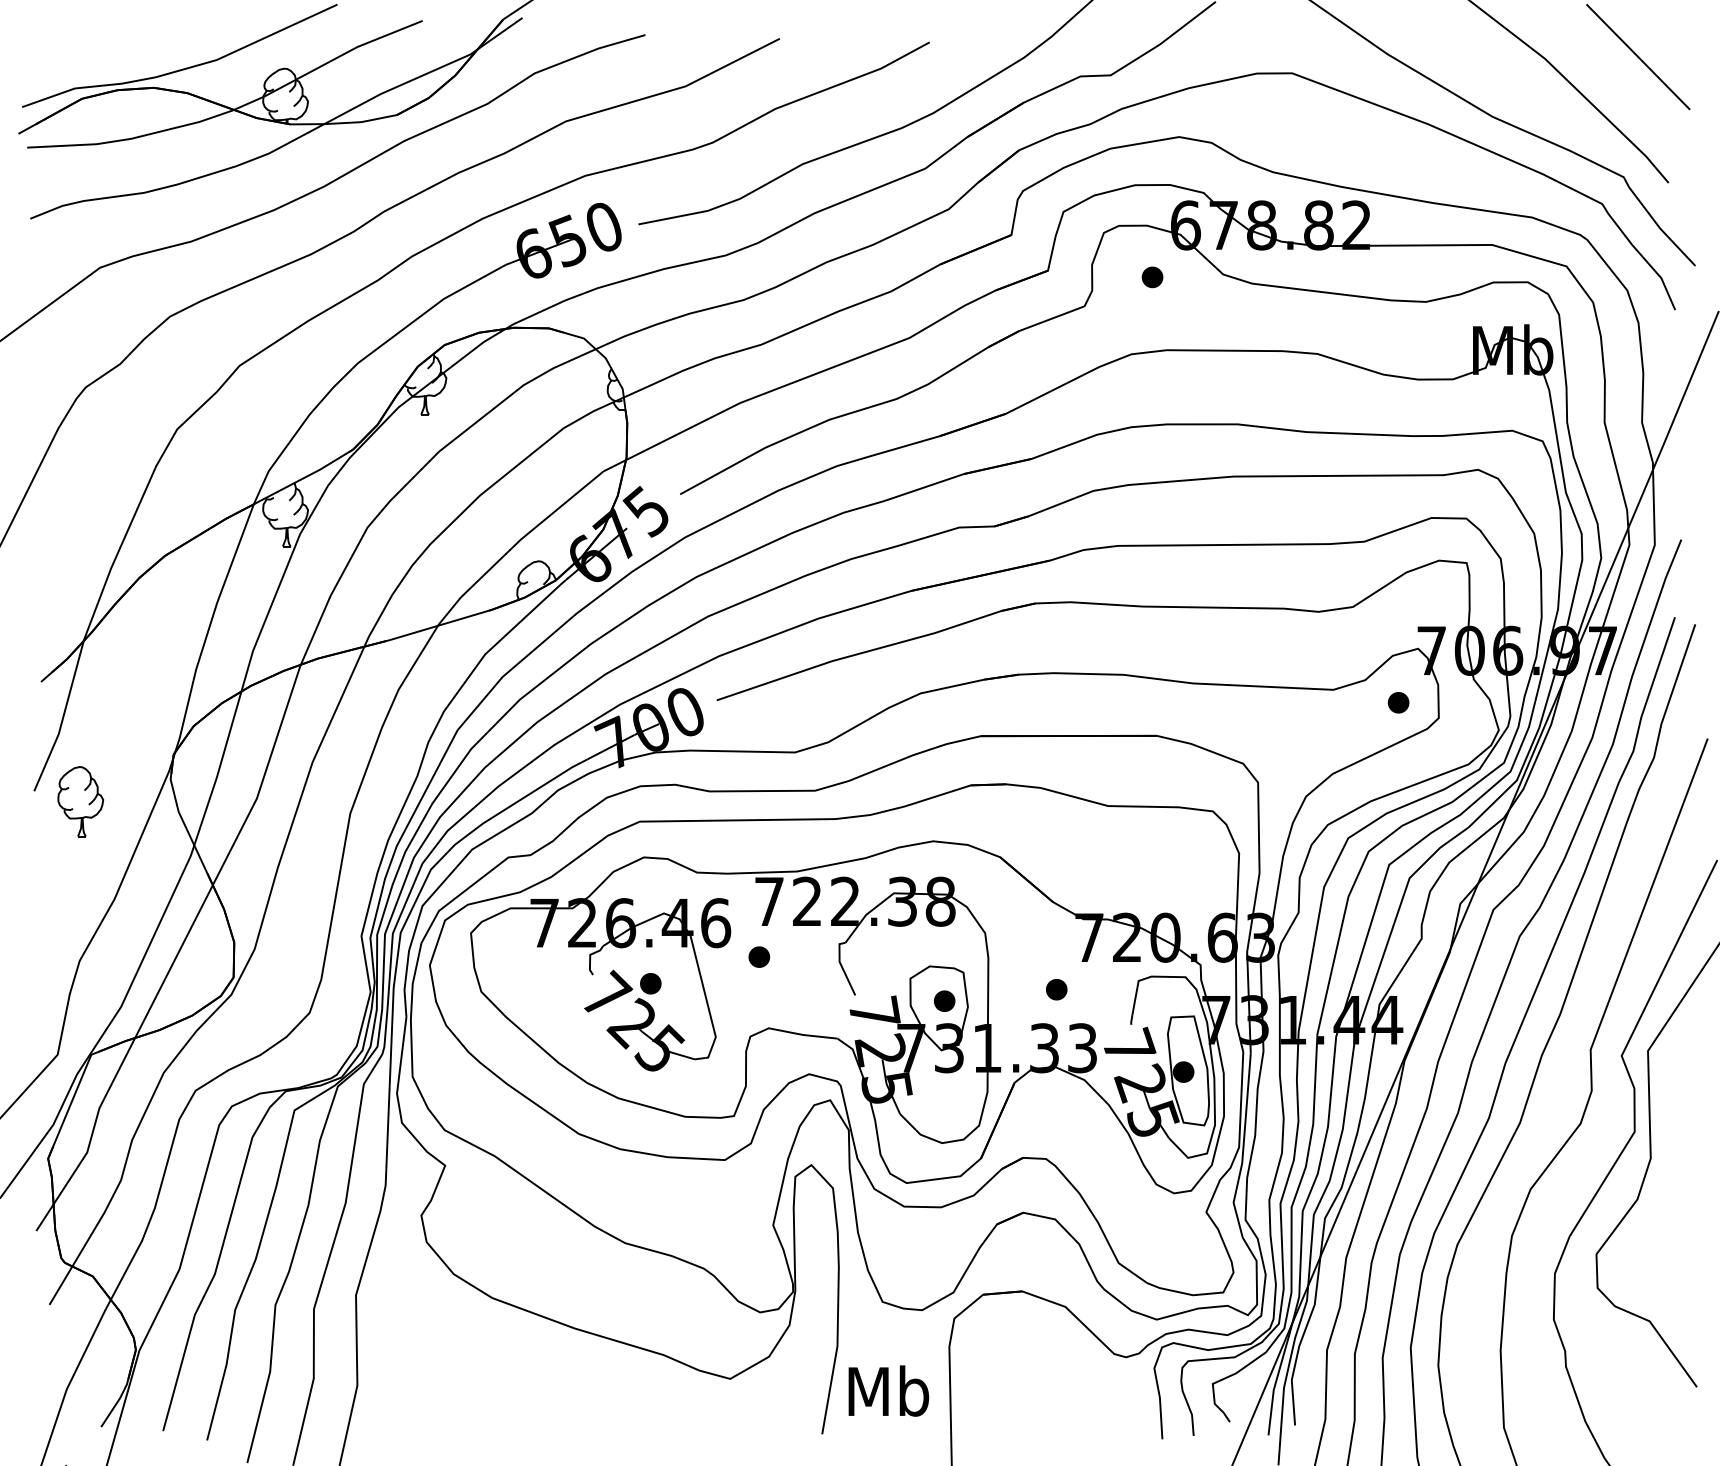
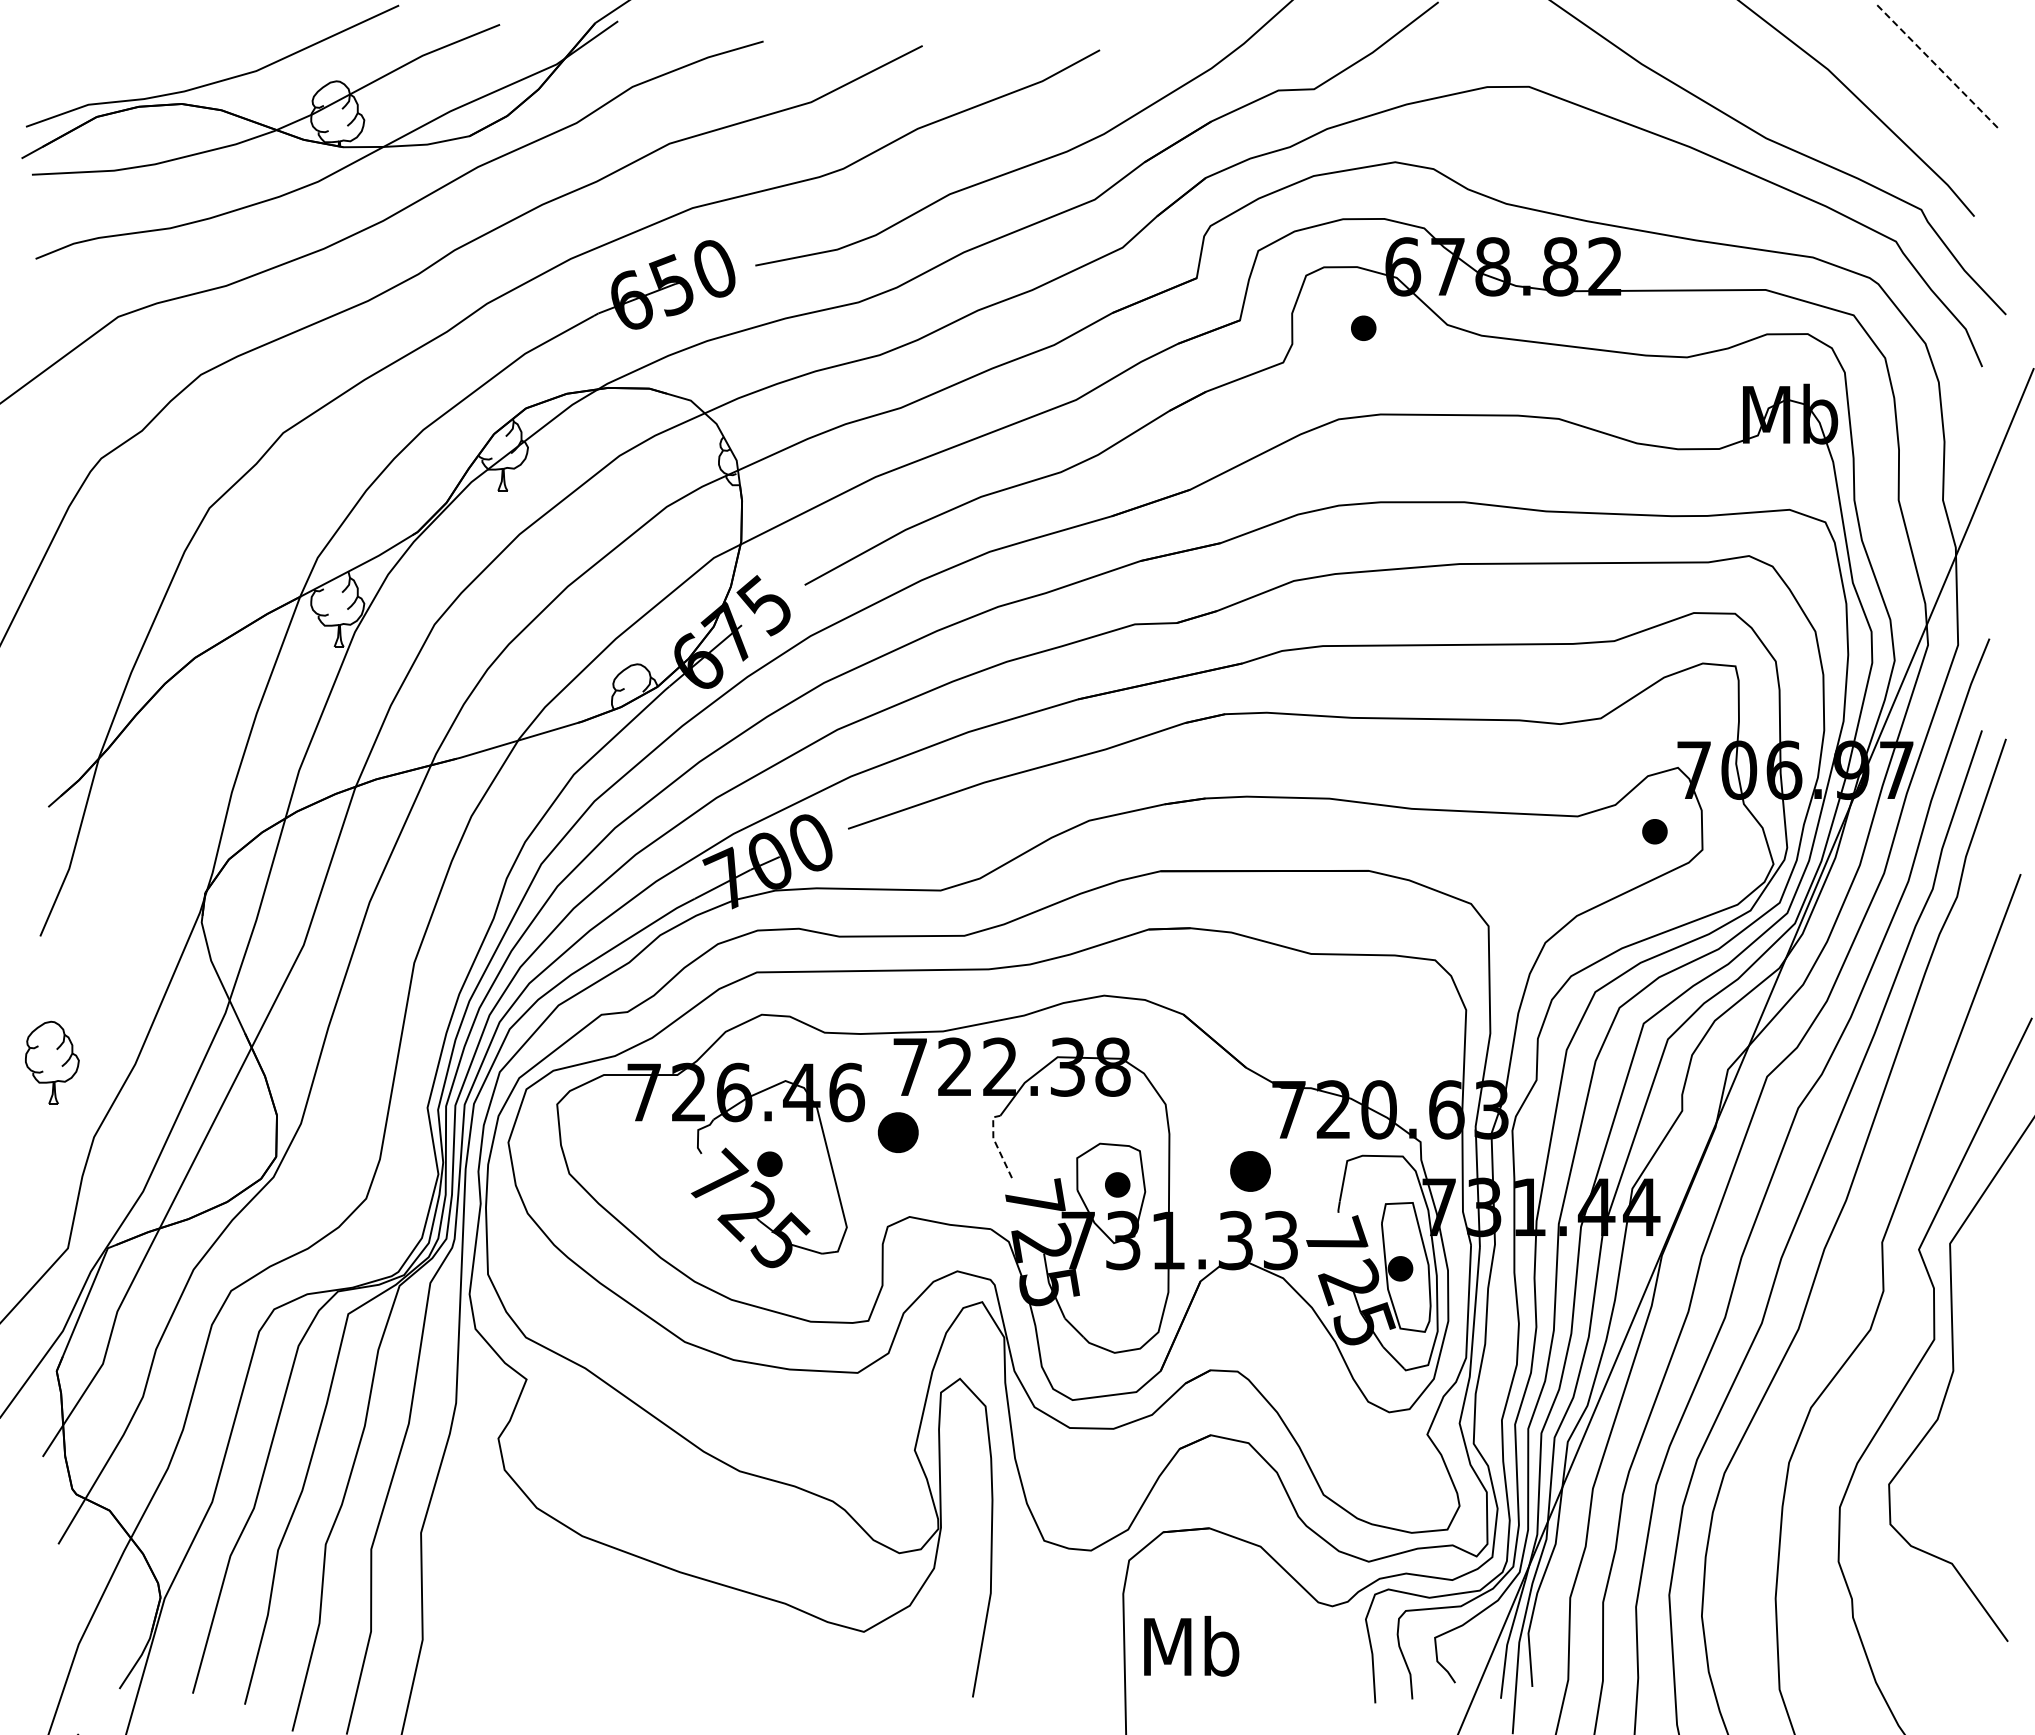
line: (1638, 56) -> (1938, 67), solid -> dashed
part: (80, 801) -> (52, 1062), moved
part: (759, 956) -> (898, 1132), size x1.6
line: (841, 966) -> (995, 1143), solid -> dashed
part: (1056, 989) -> (1249, 1170), size x1.6
text: (888, 1391) -> (1191, 1646), moved

